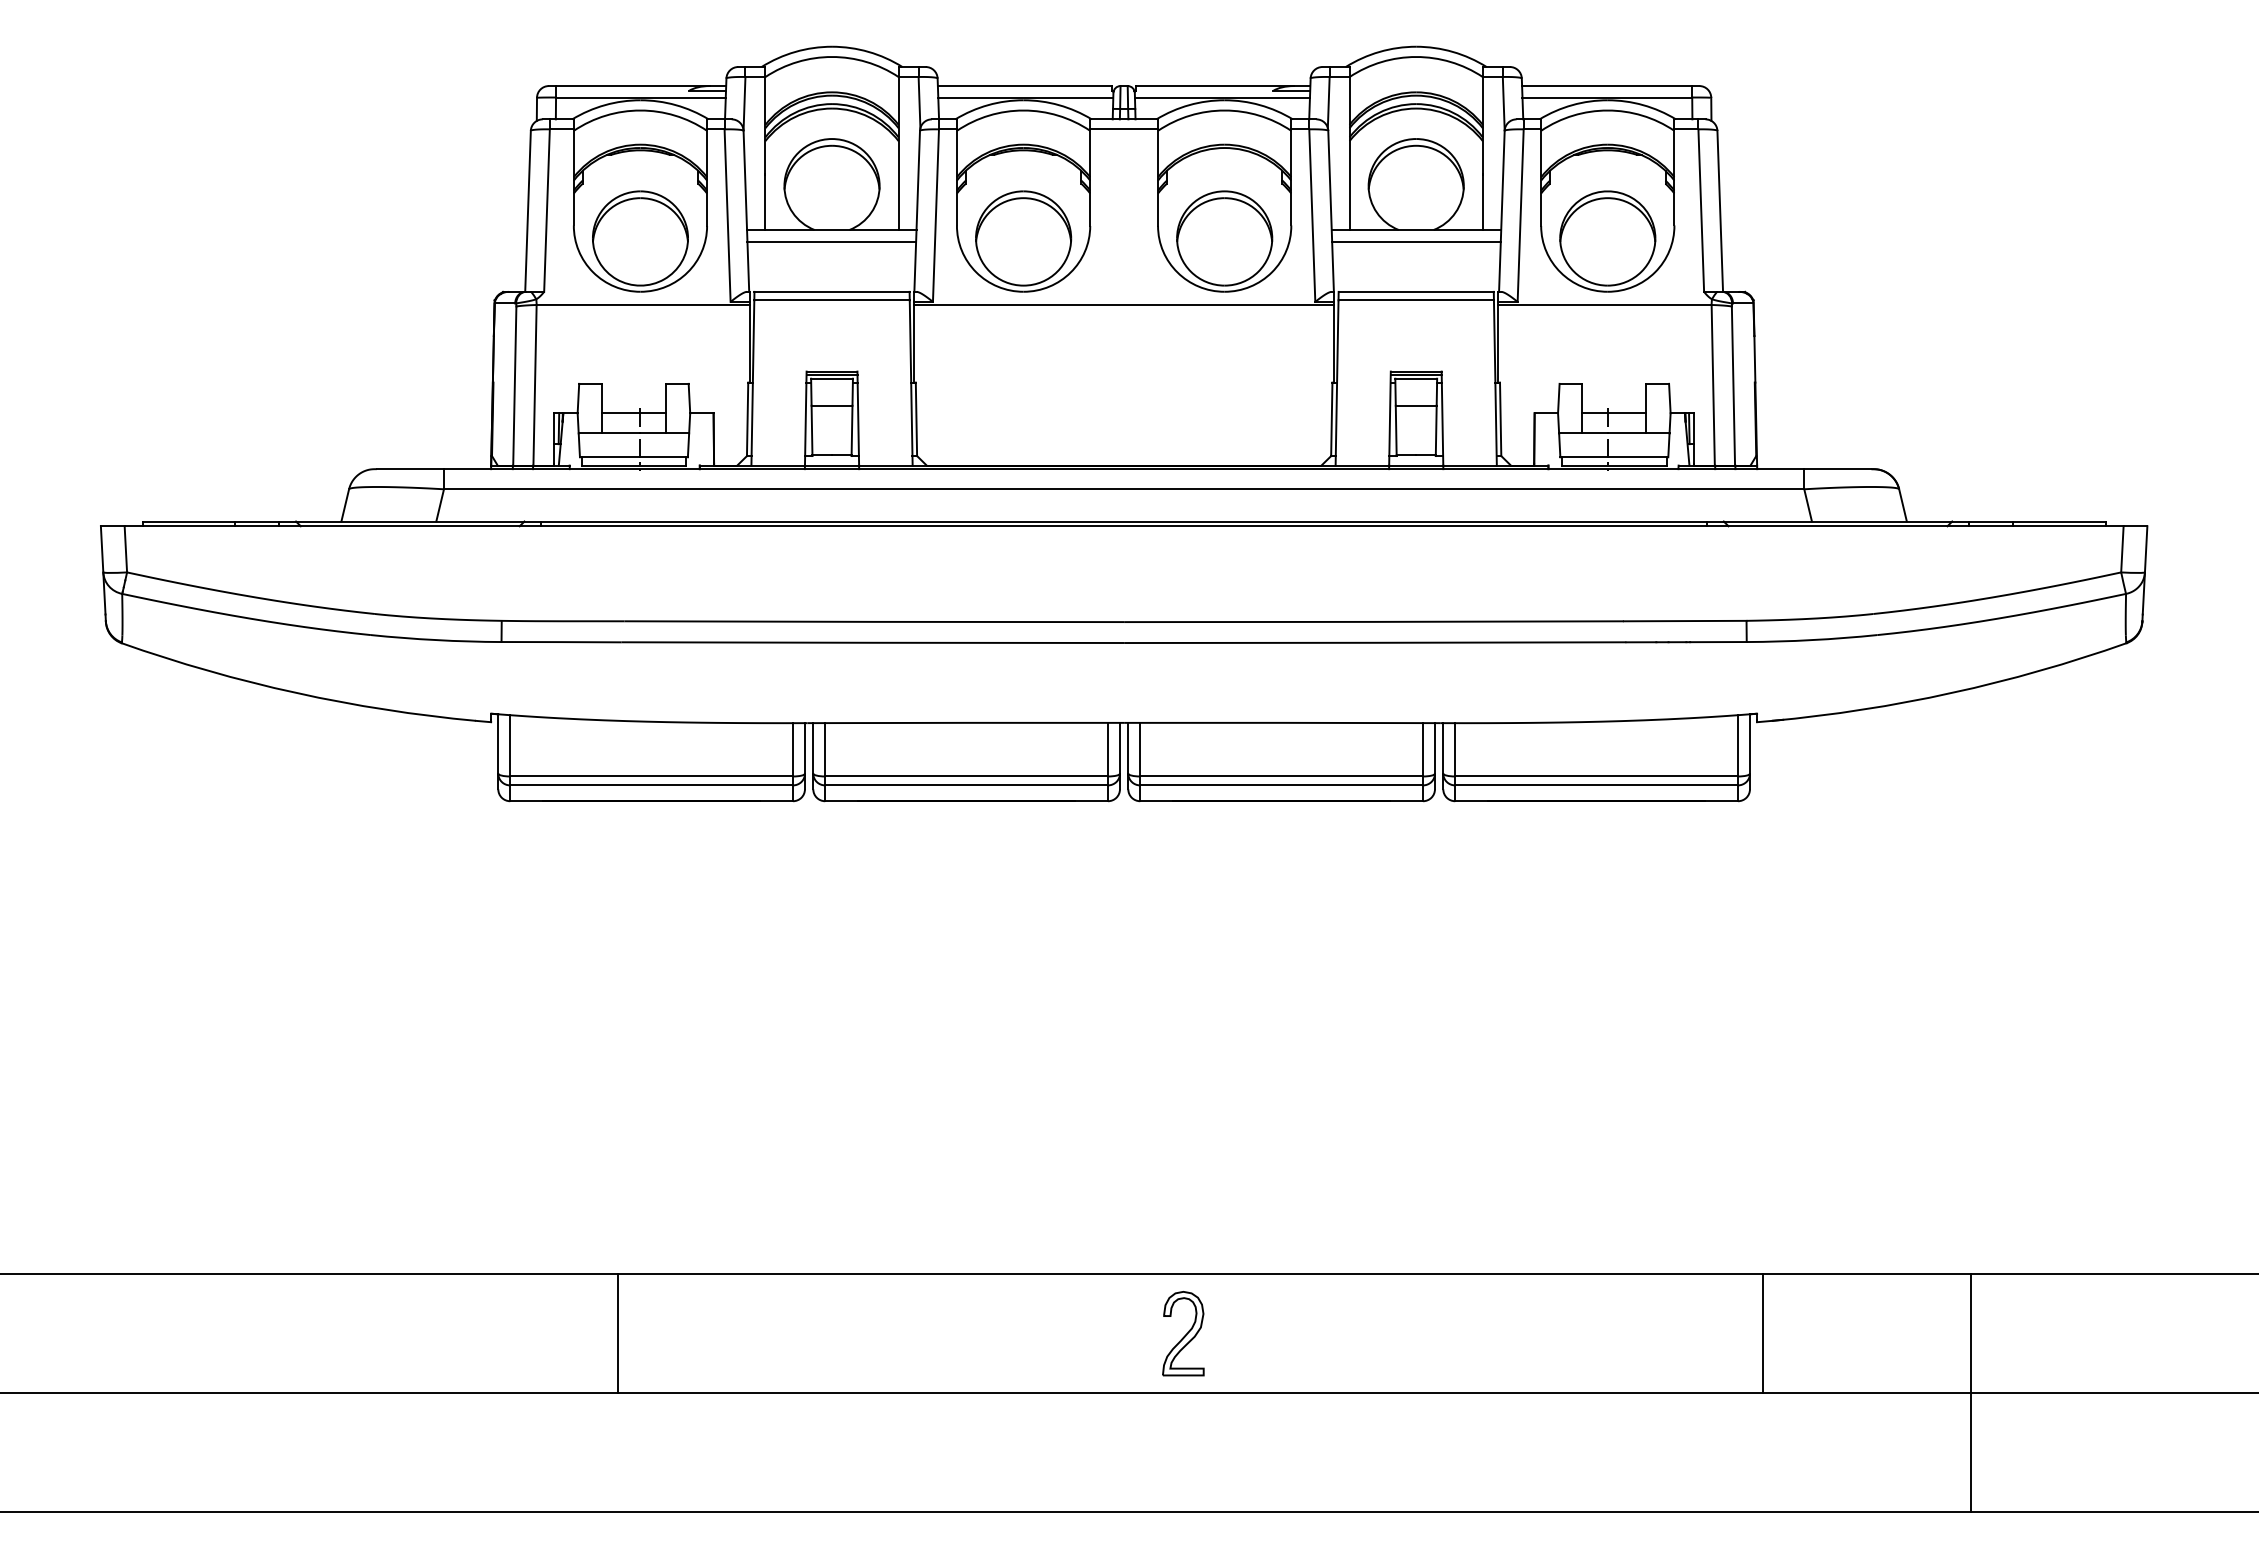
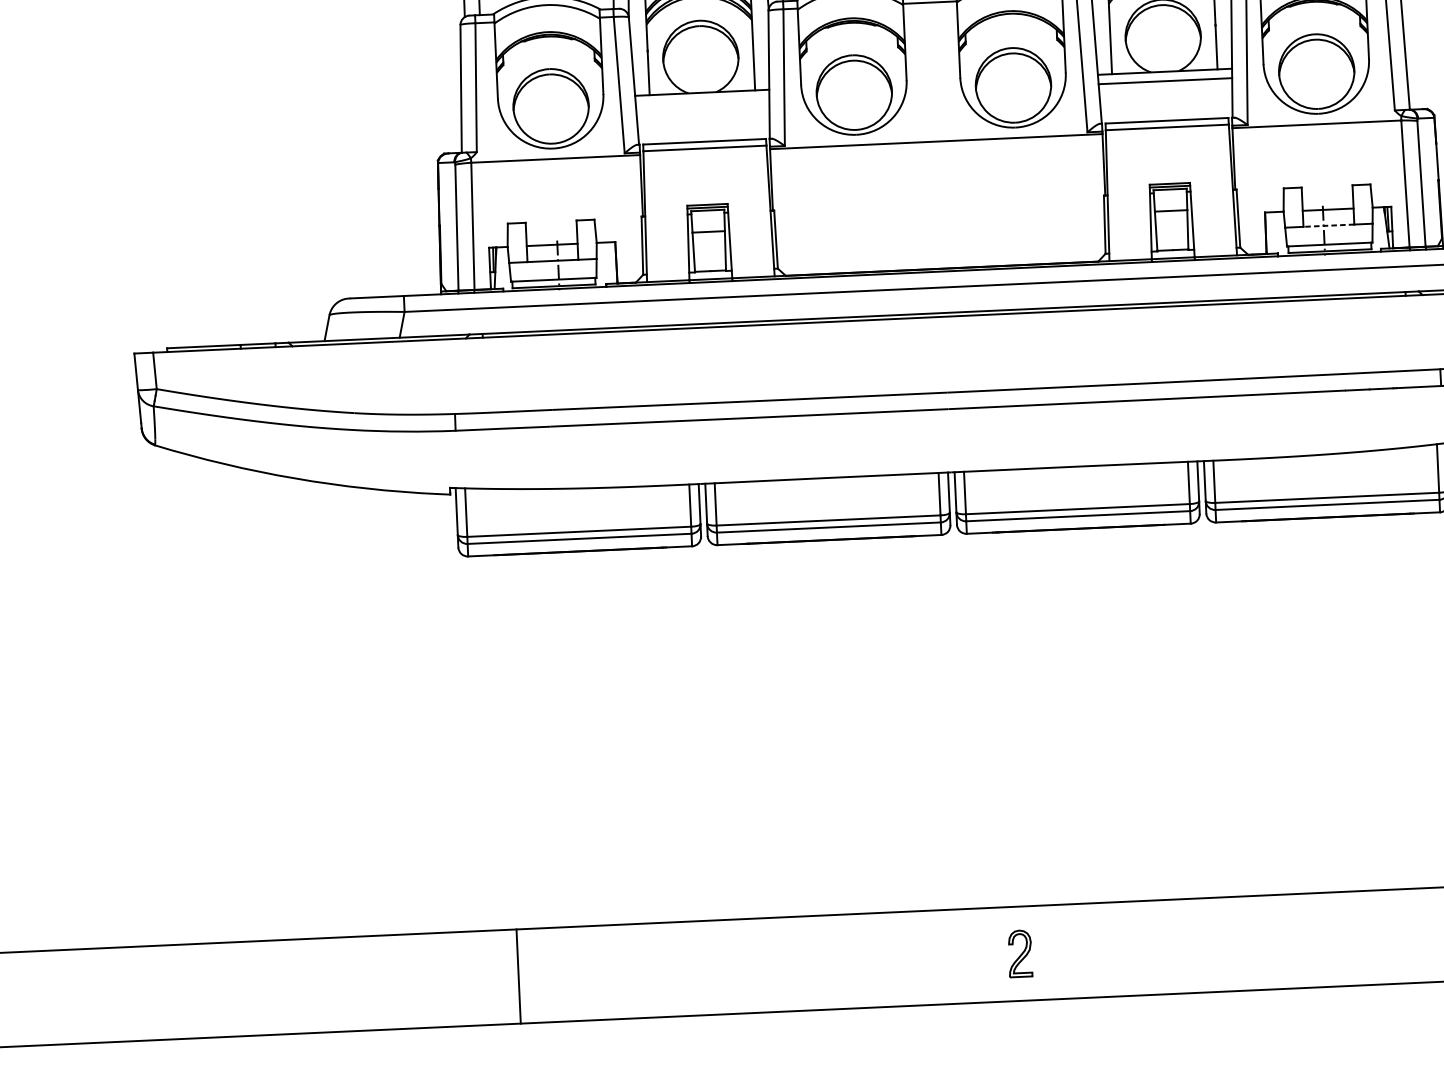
line: (831, 241) -> (702, 101), removed
line: (1613, 433) -> (1328, 225), solid -> dashed
line: (617, 1333) -> (518, 976), moved
part: (1183, 1333) -> (1020, 953), size x0.7

